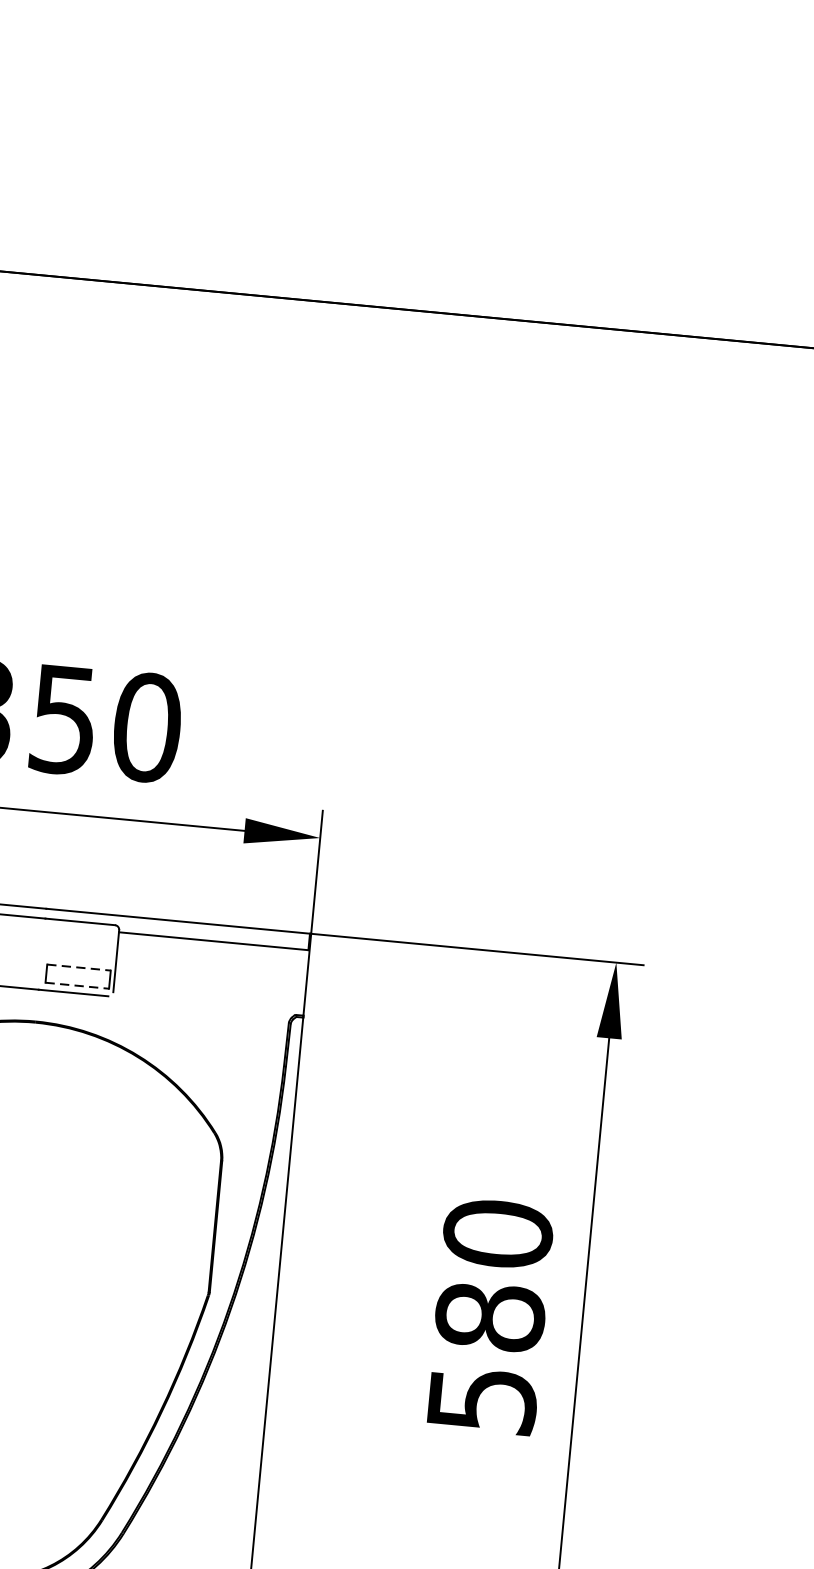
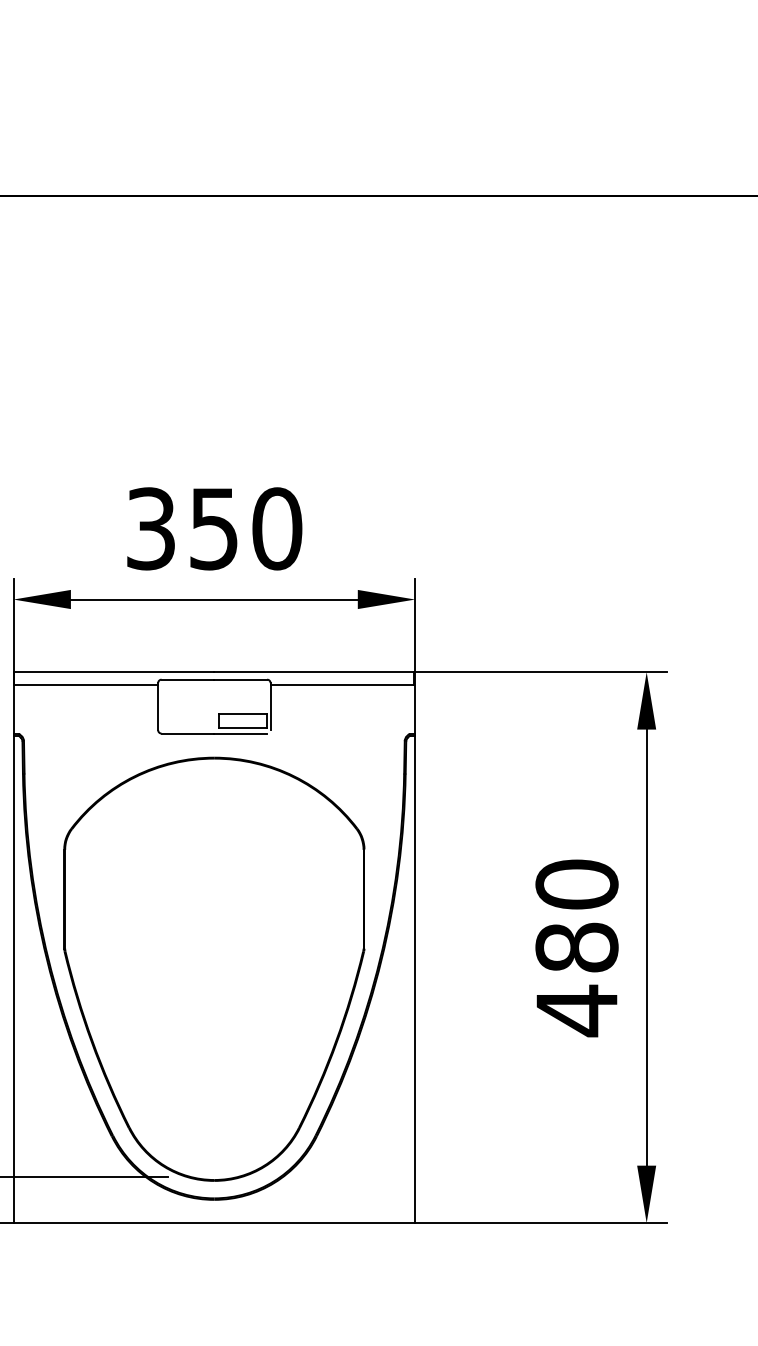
line: (79, 968) -> (243, 714), dashed -> solid
line: (77, 985) -> (243, 727), dashed -> solid
text: (483, 1400) -> (577, 1010), 580 -> 480

